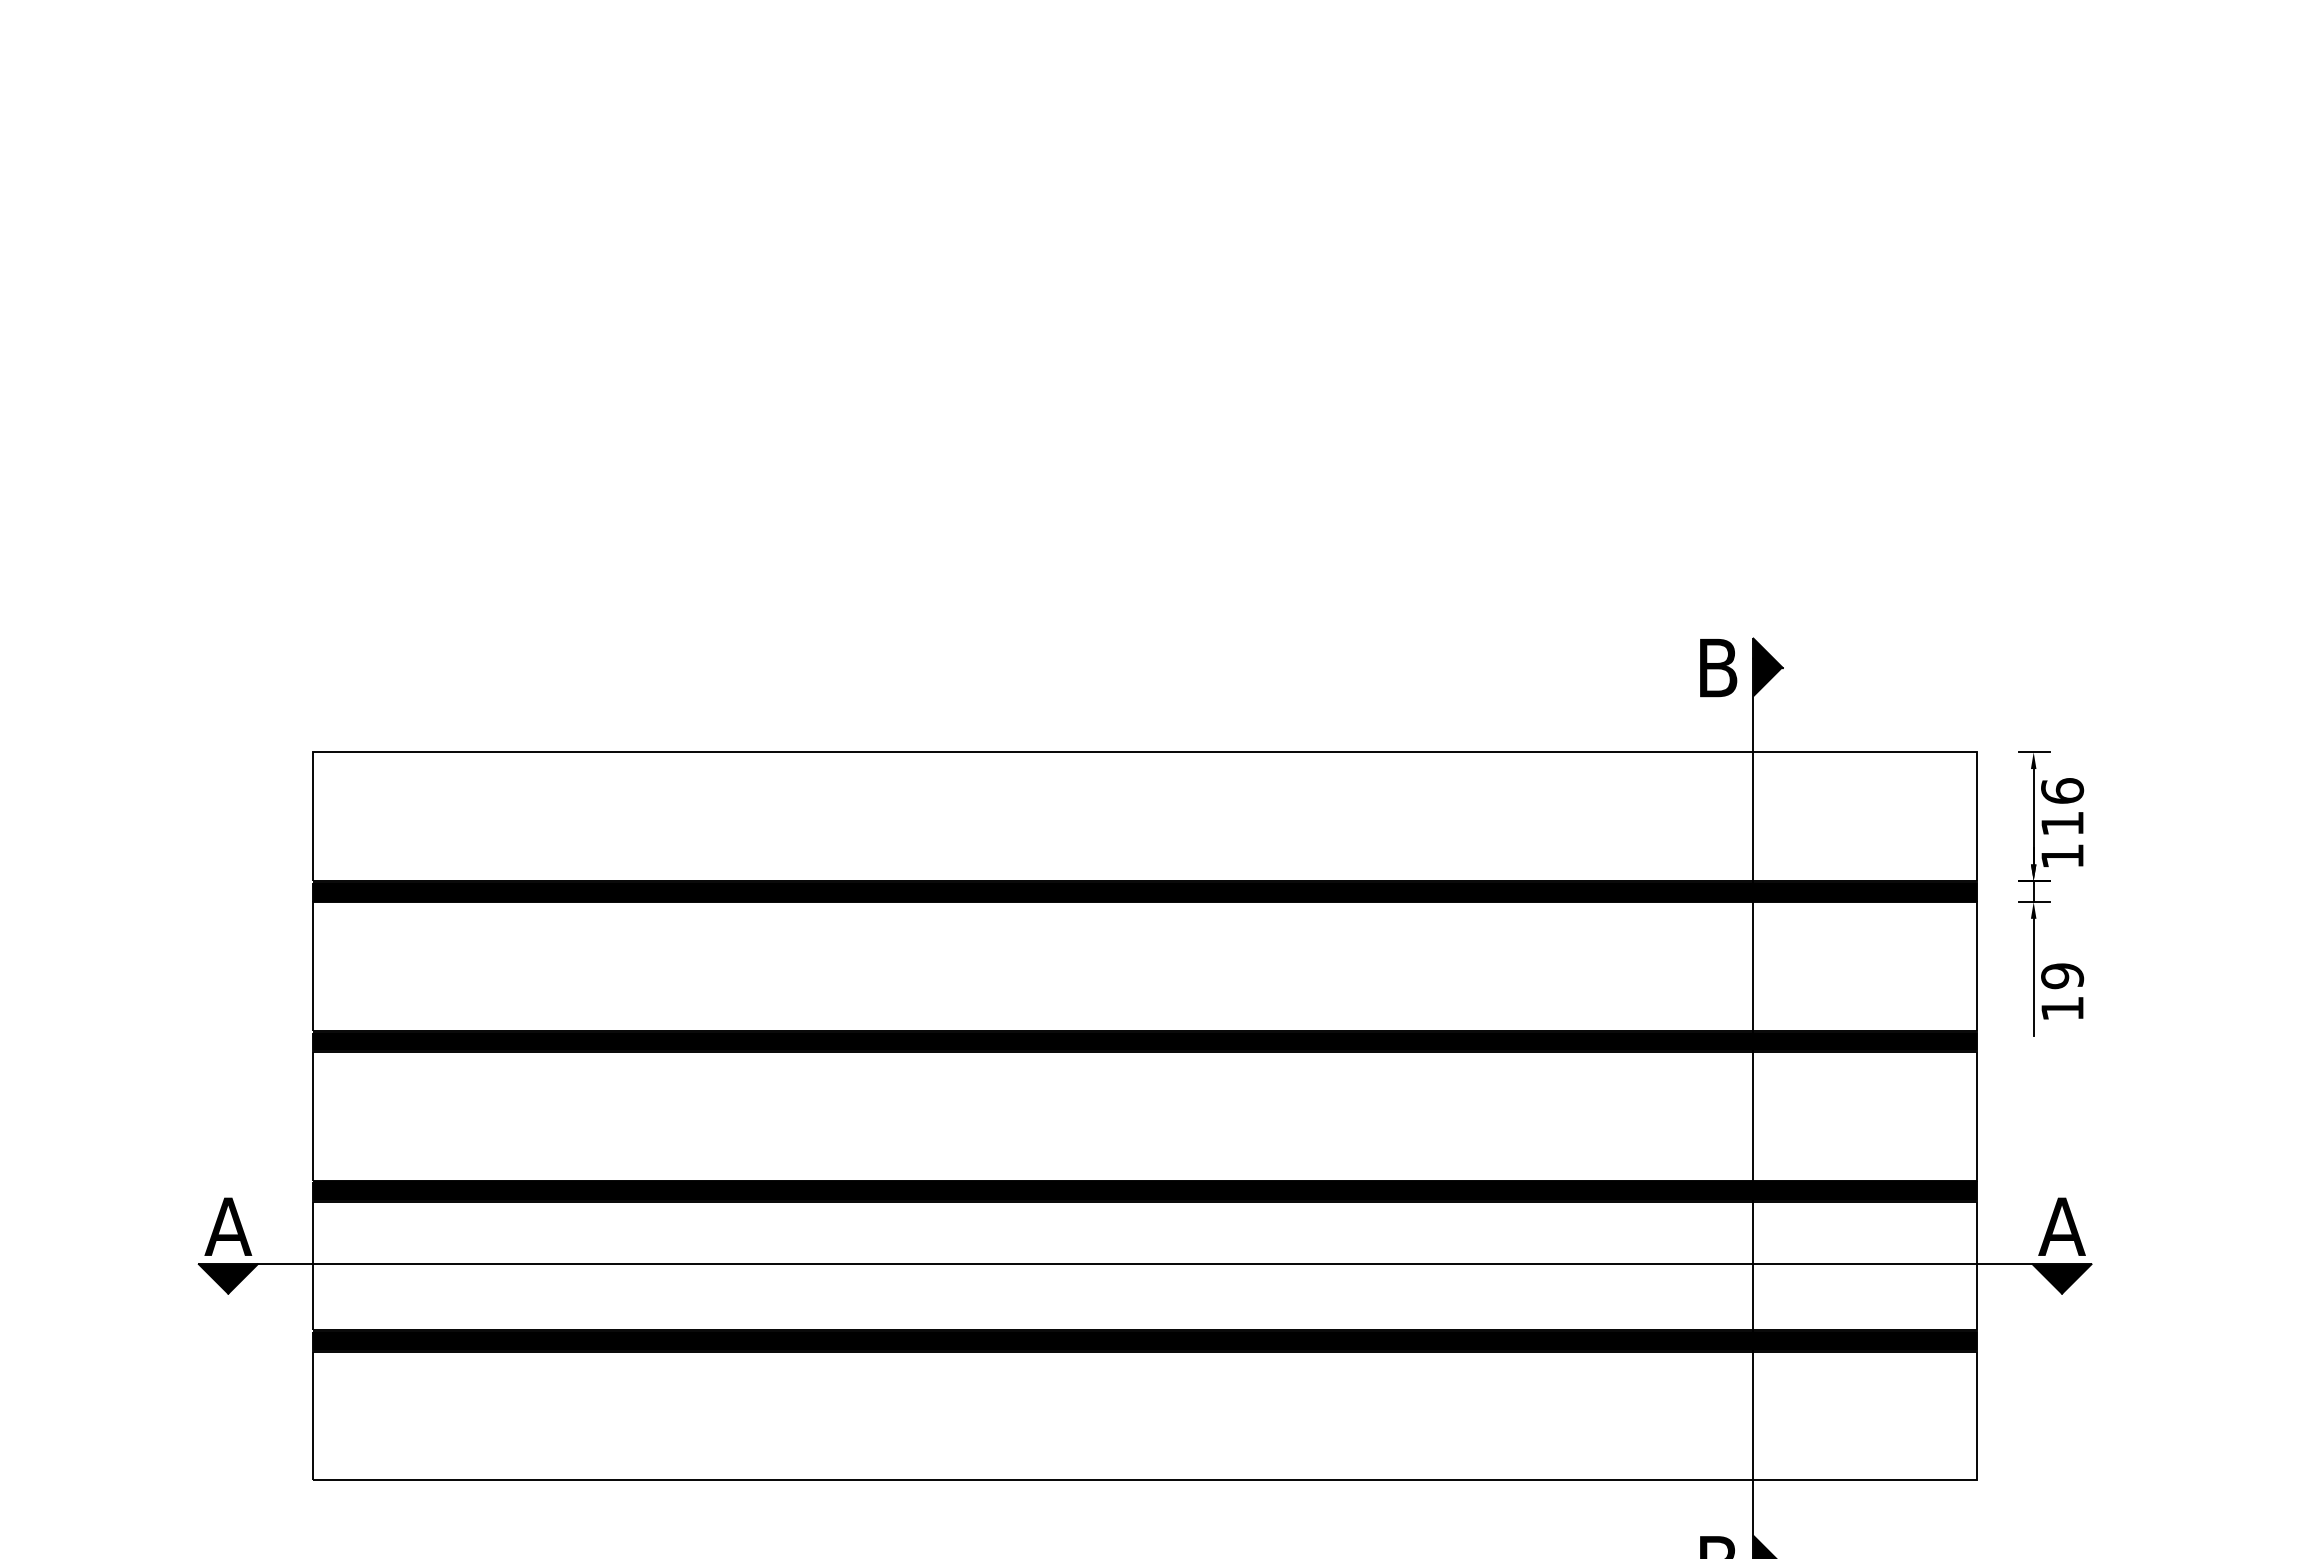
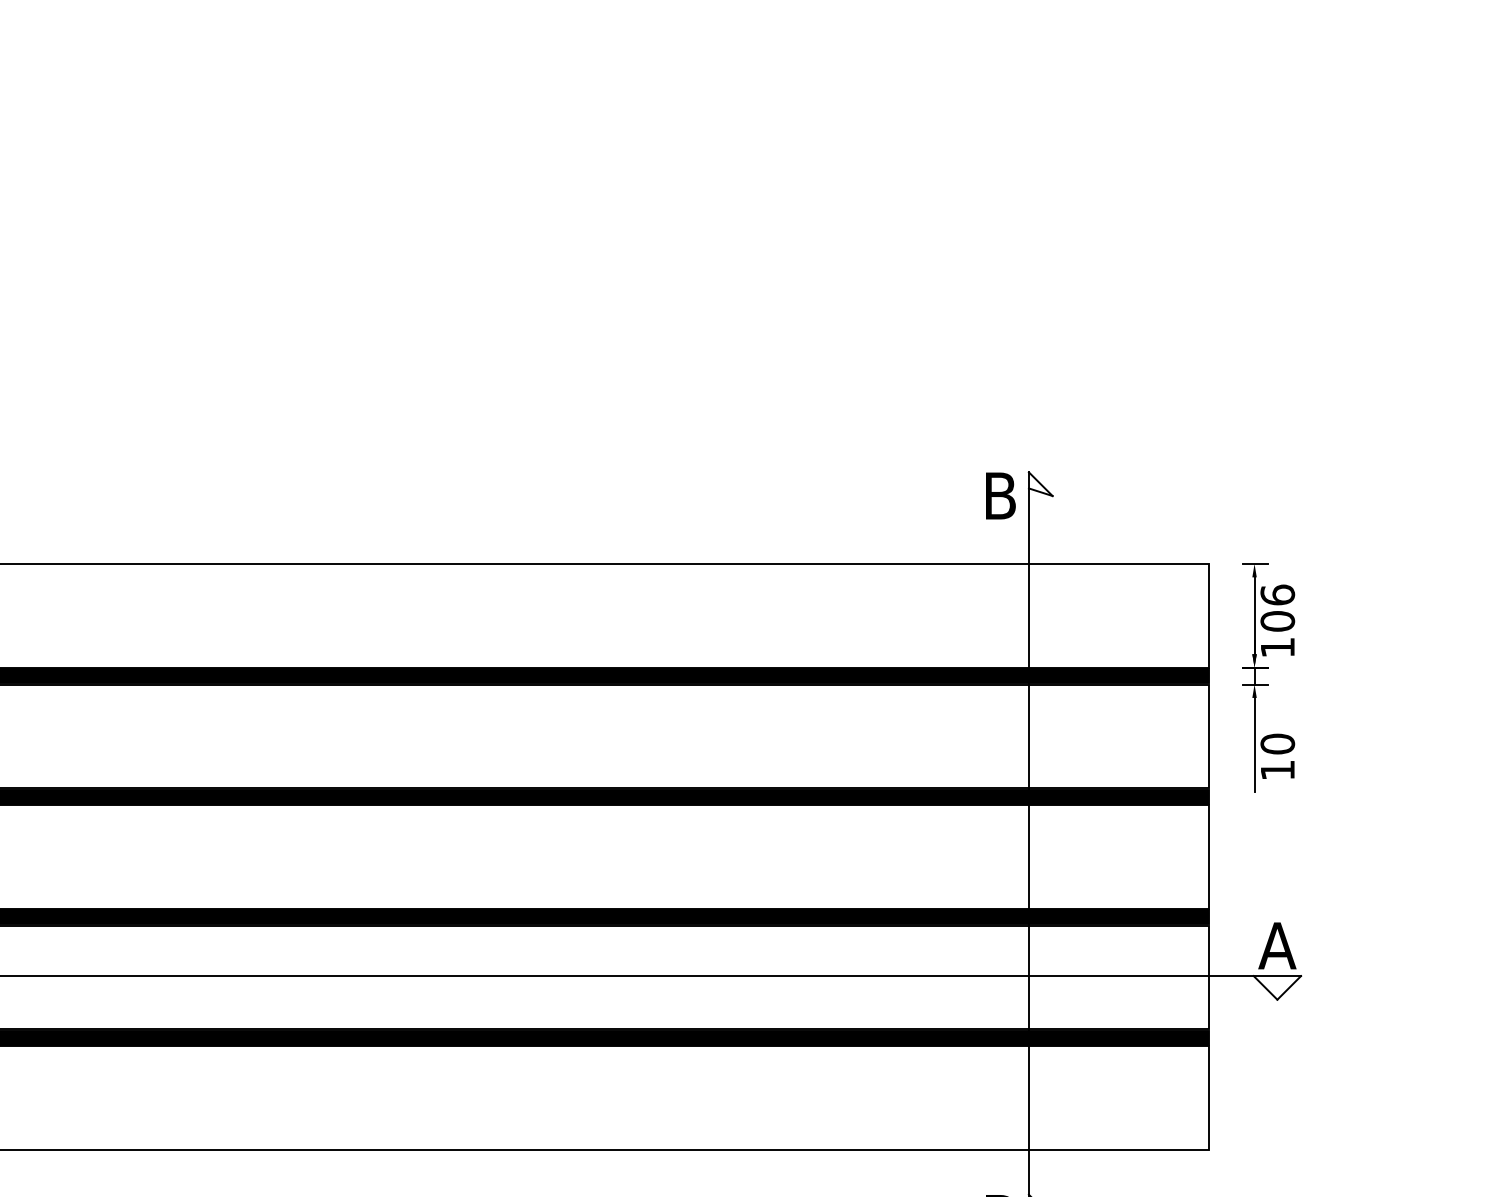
fill: (1767, 667) -> (1040, 495), removed
text: (2062, 823) -> (1277, 621), 116 -> 106
text: (2062, 976) -> (1277, 744), 19 -> 10
fill: (2061, 1278) -> (1276, 987), removed

